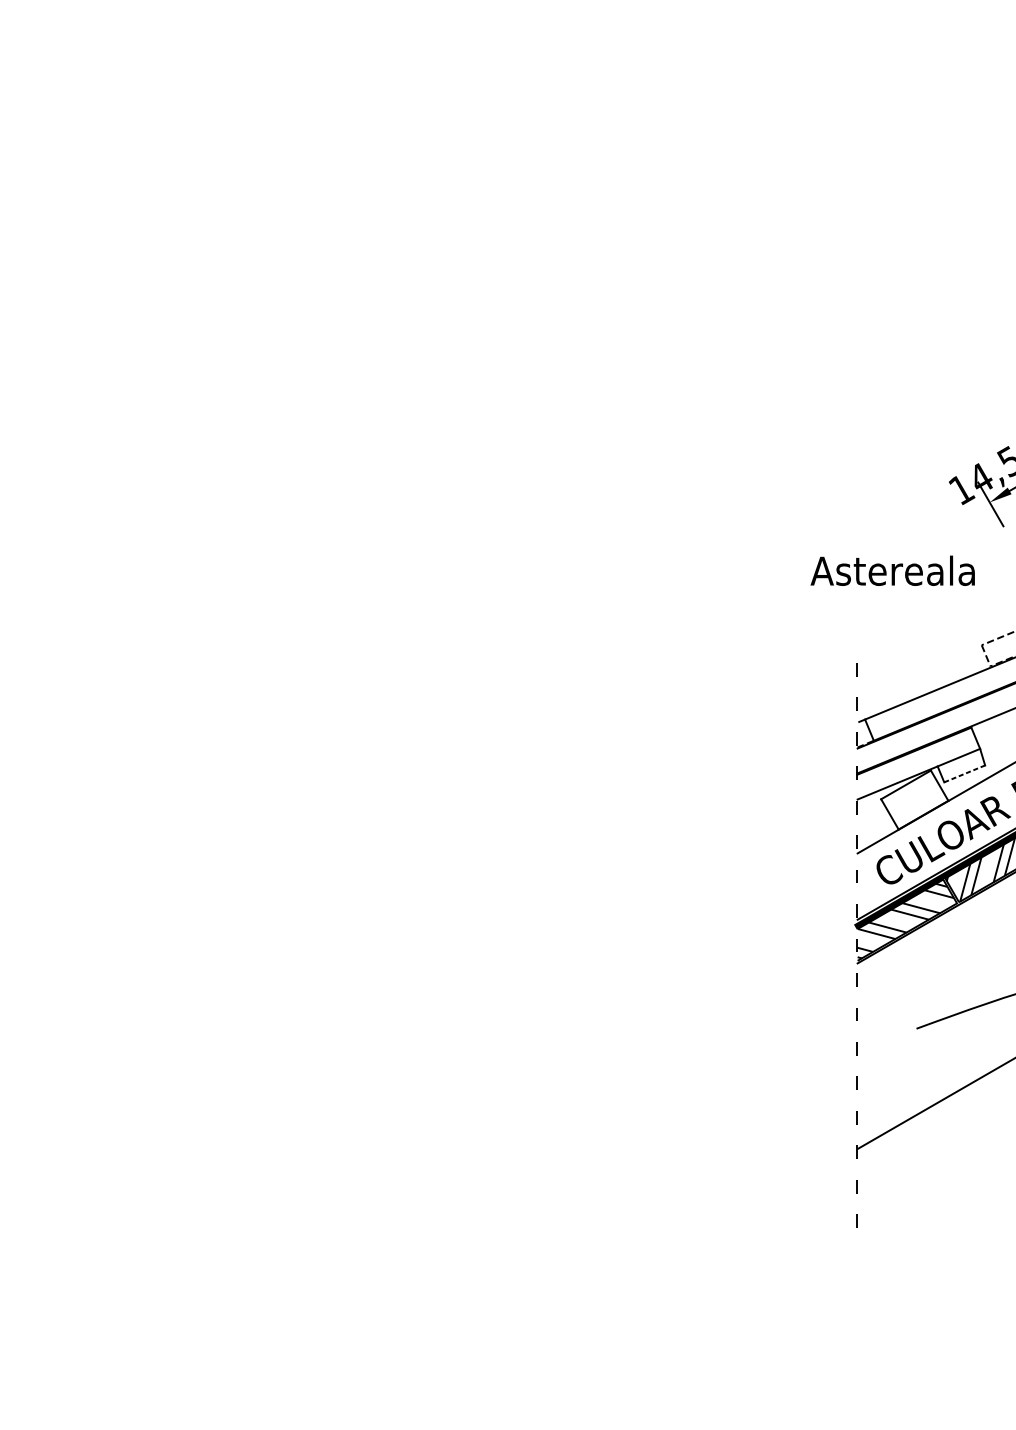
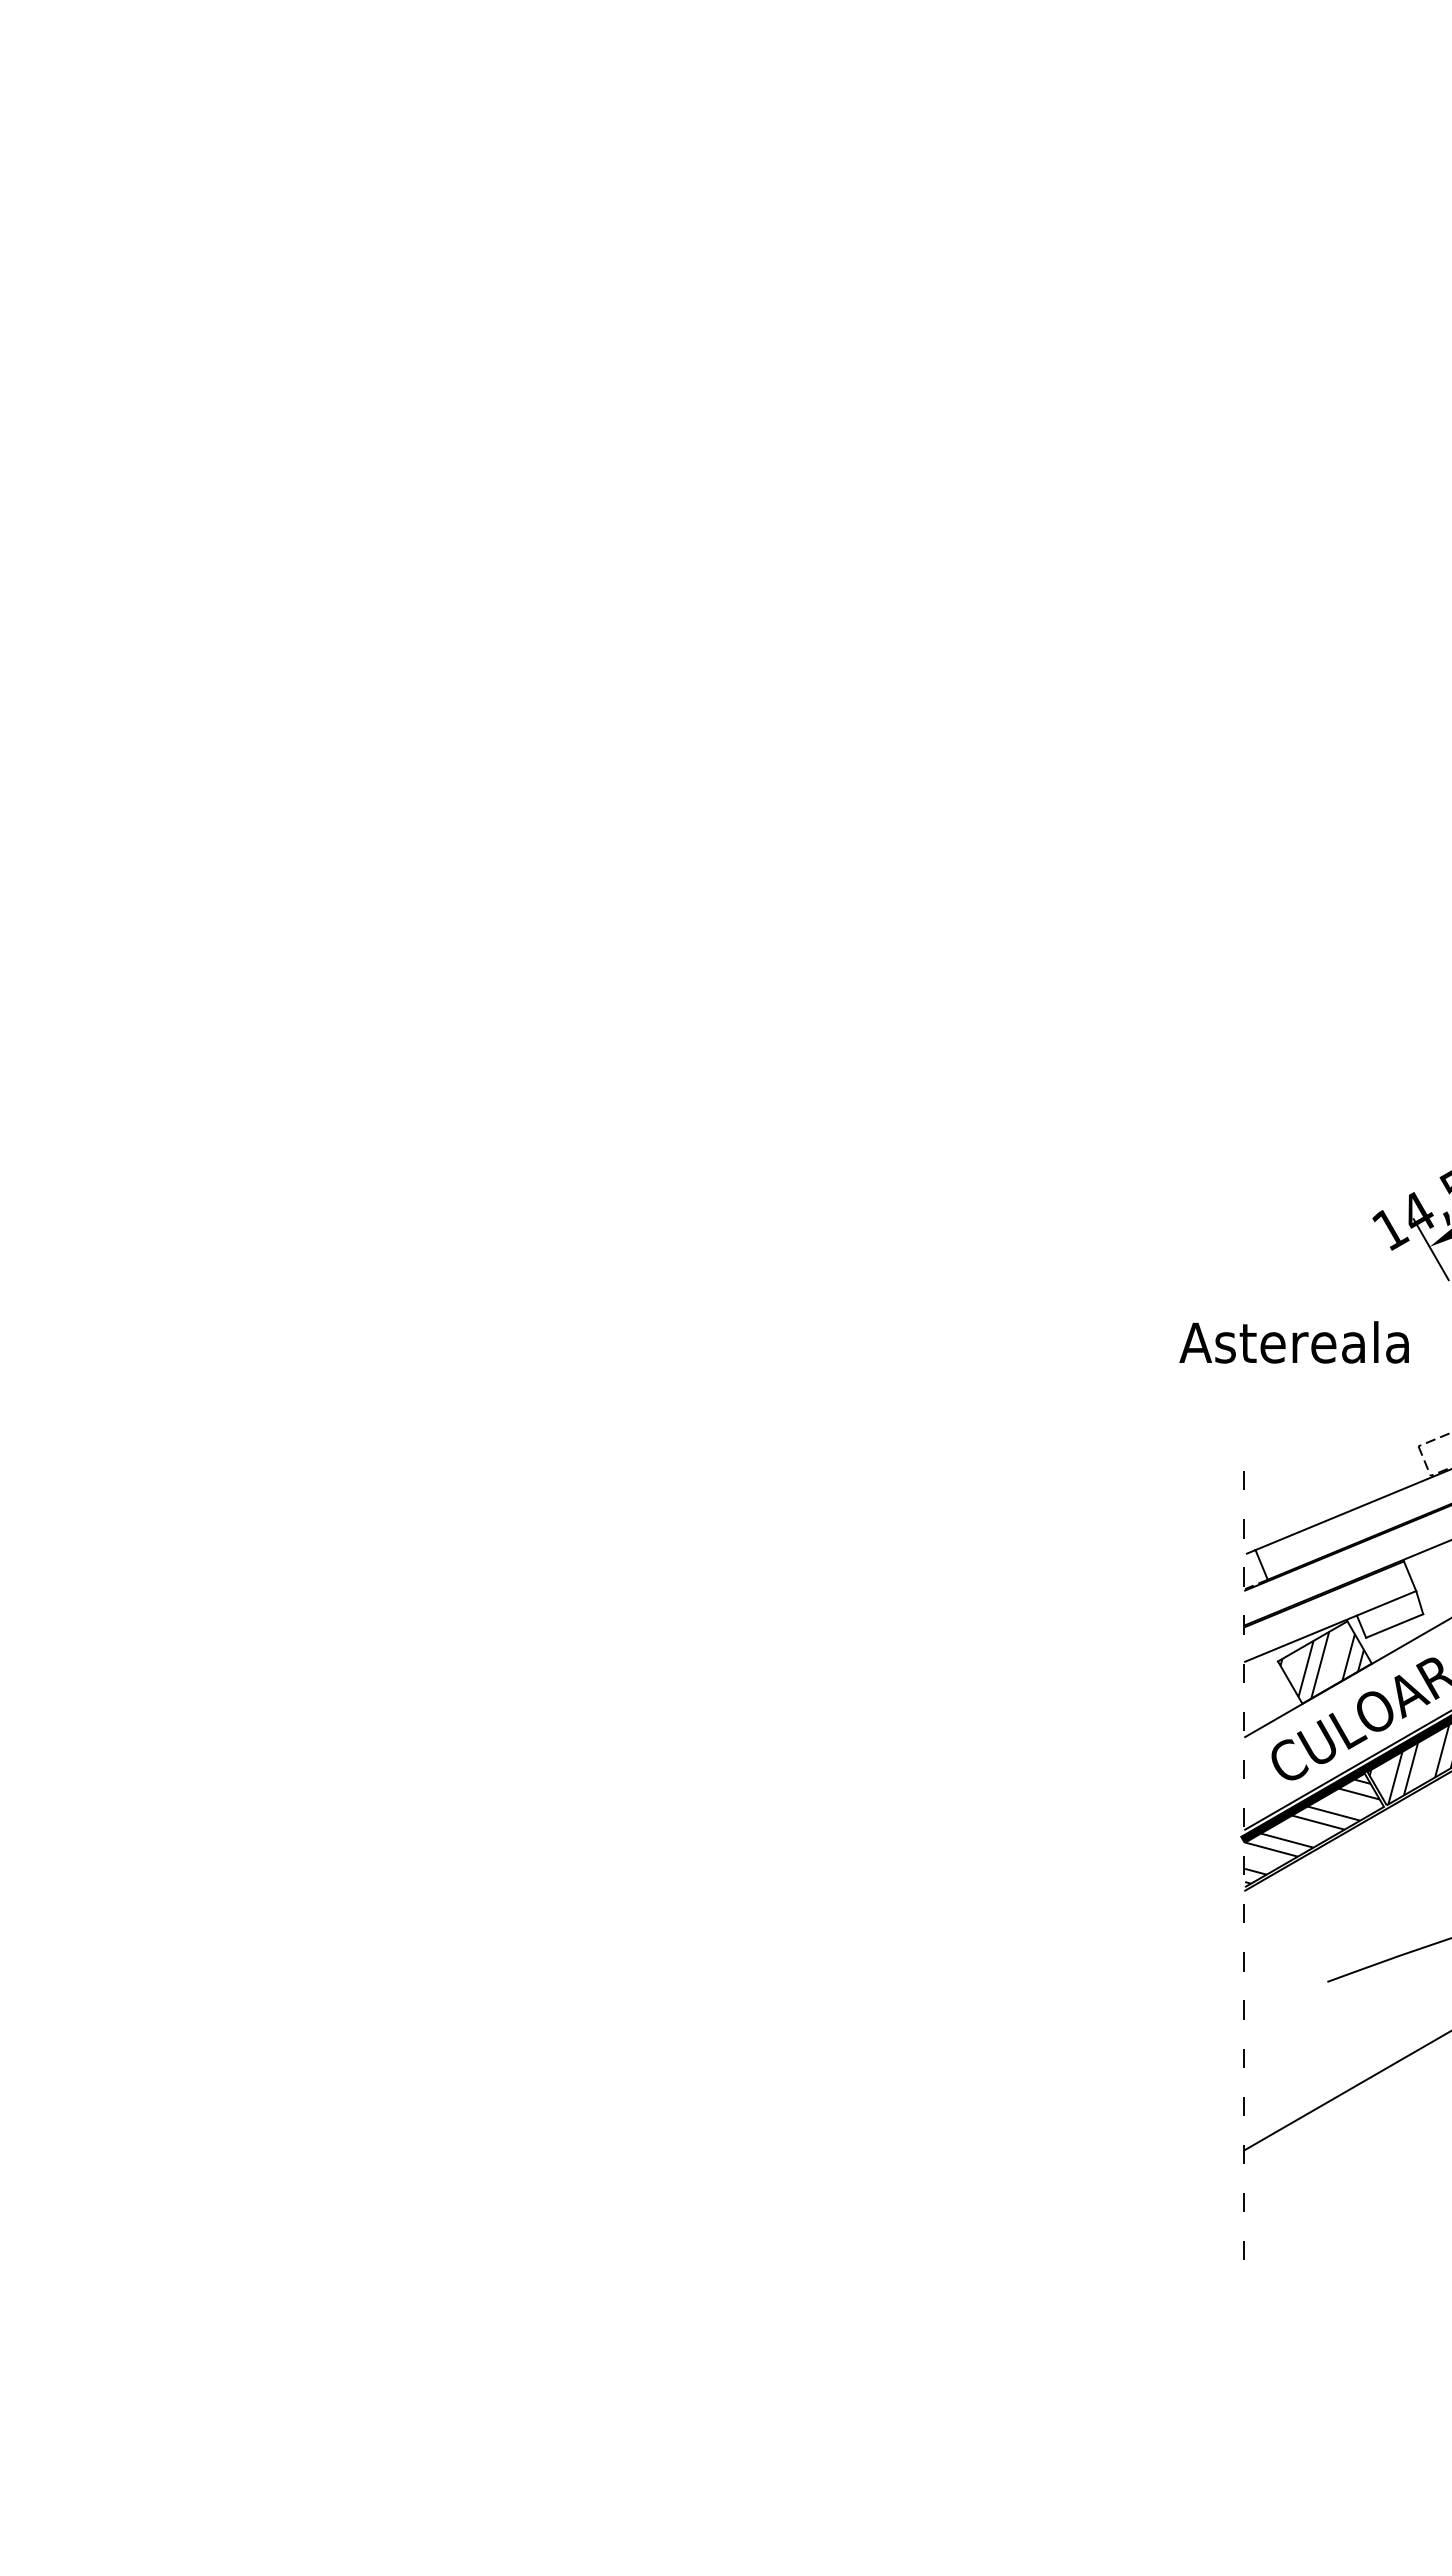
line: (964, 774) -> (1394, 1626), dashed -> solid
hatch: (912, 801) -> (1321, 1664), added

